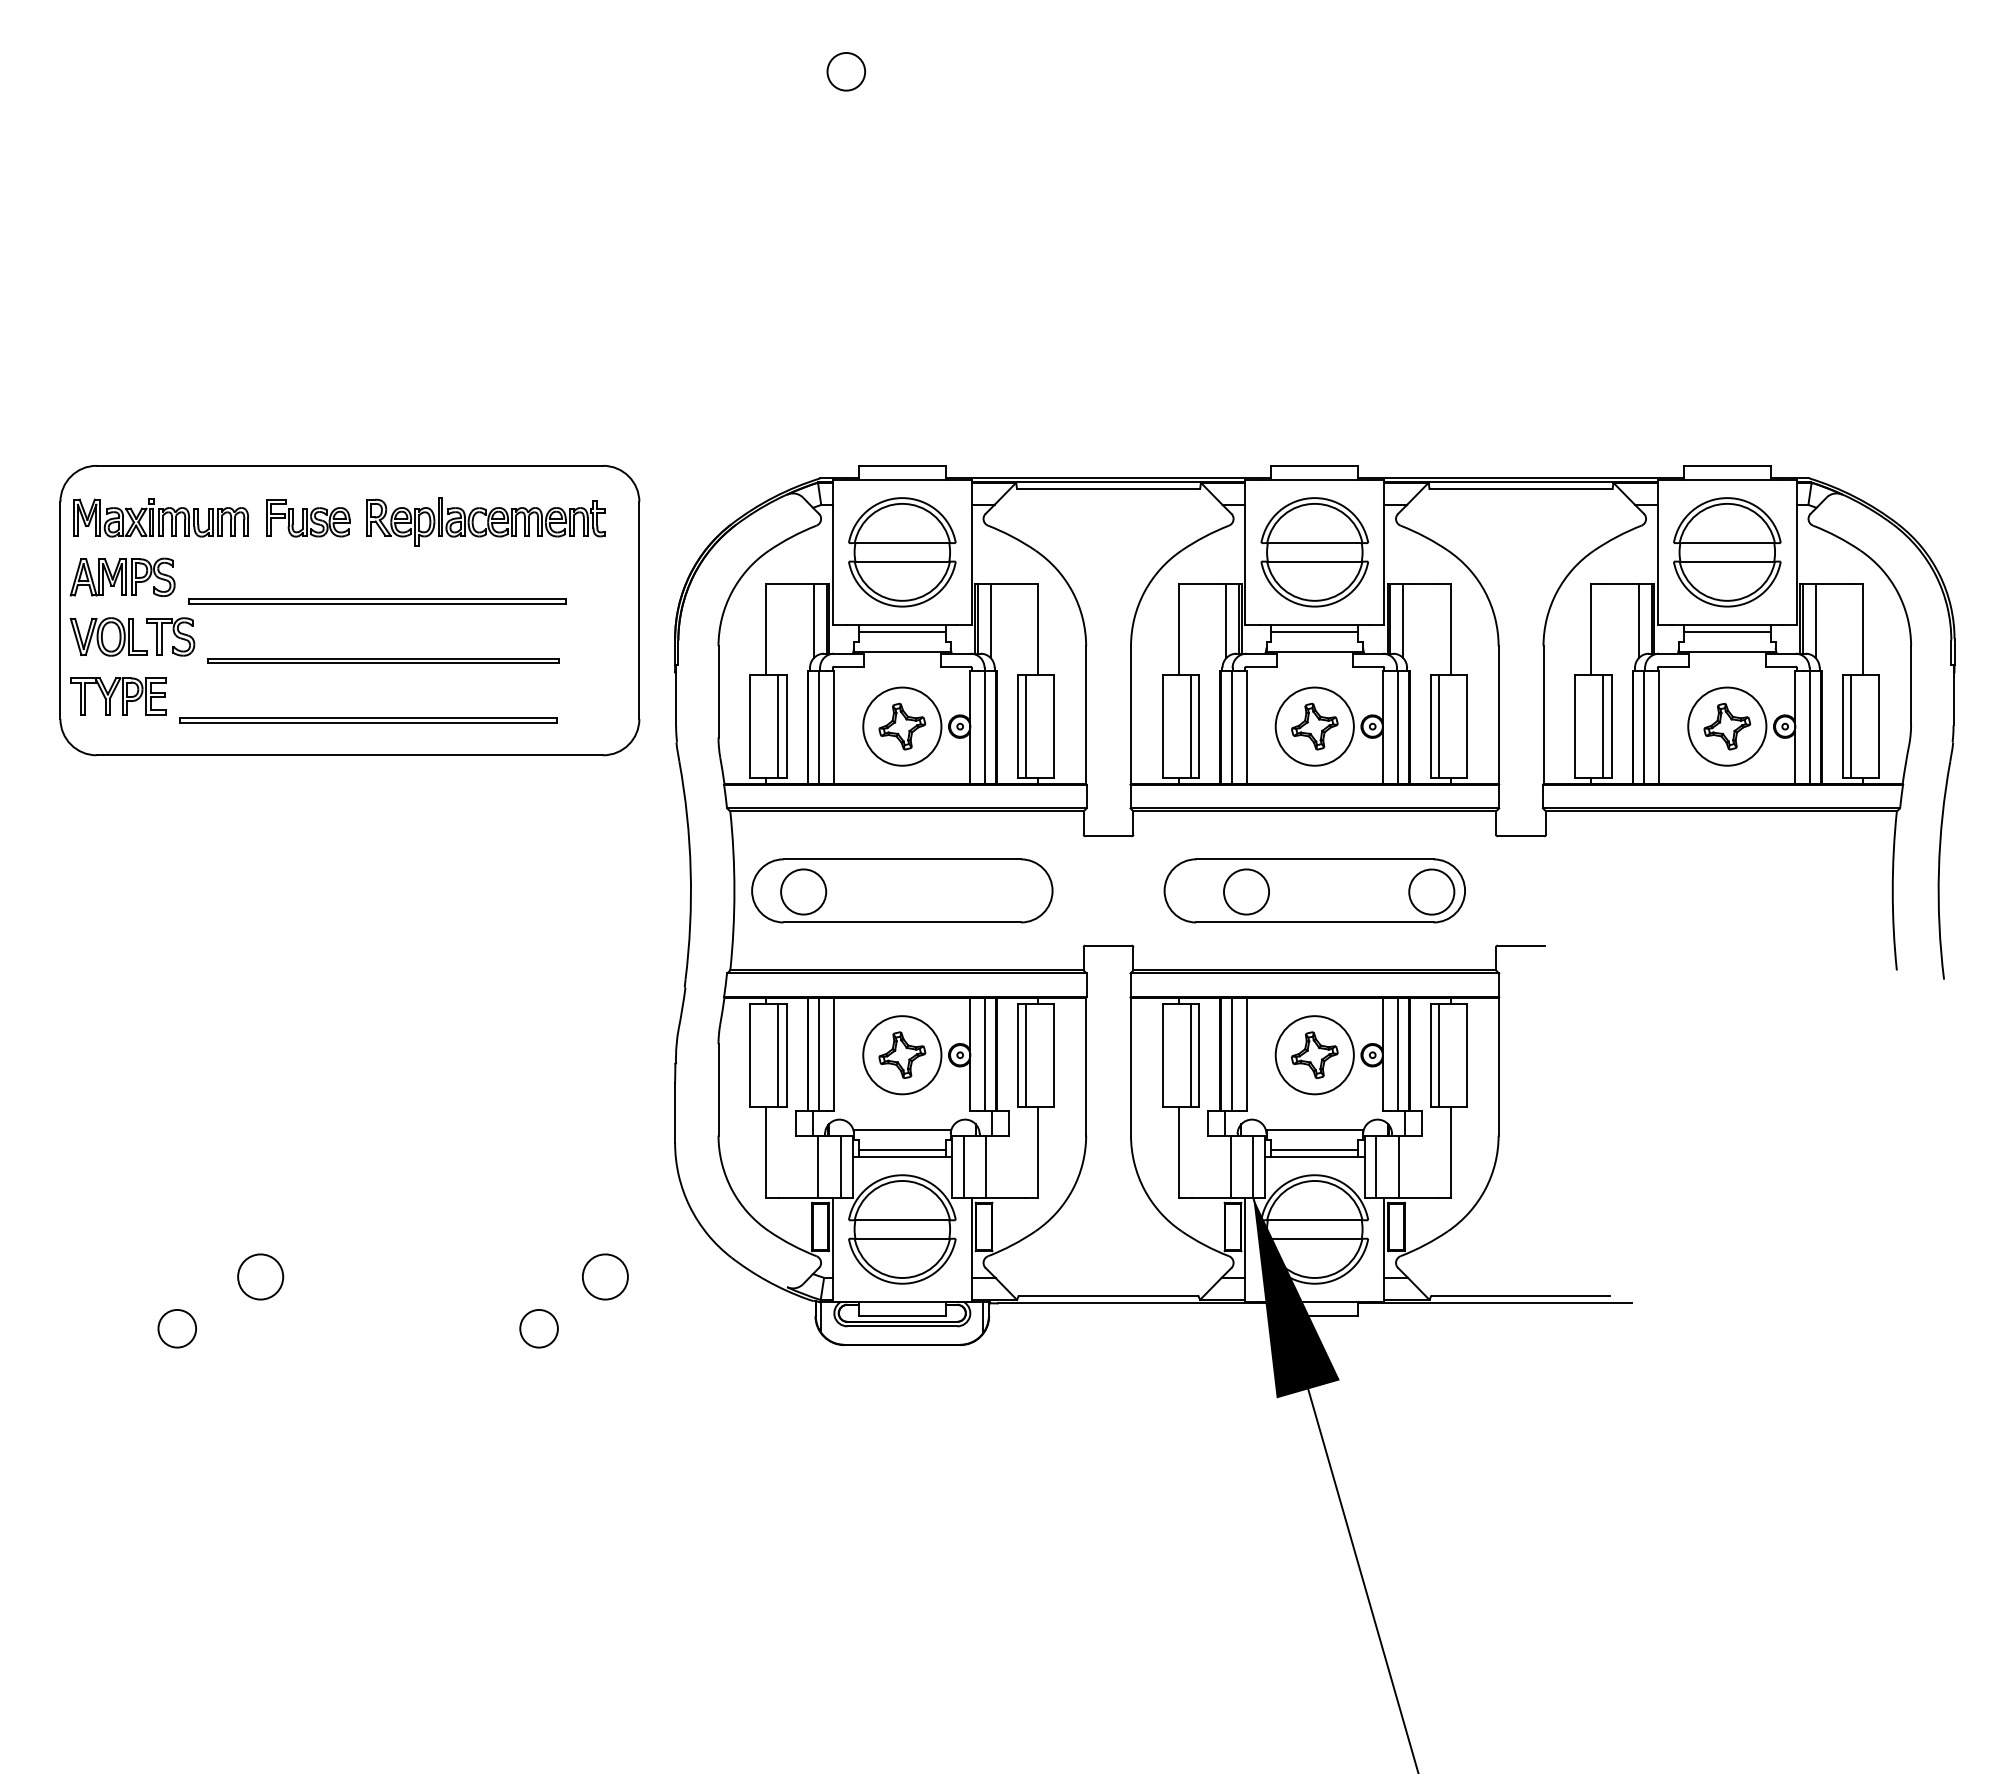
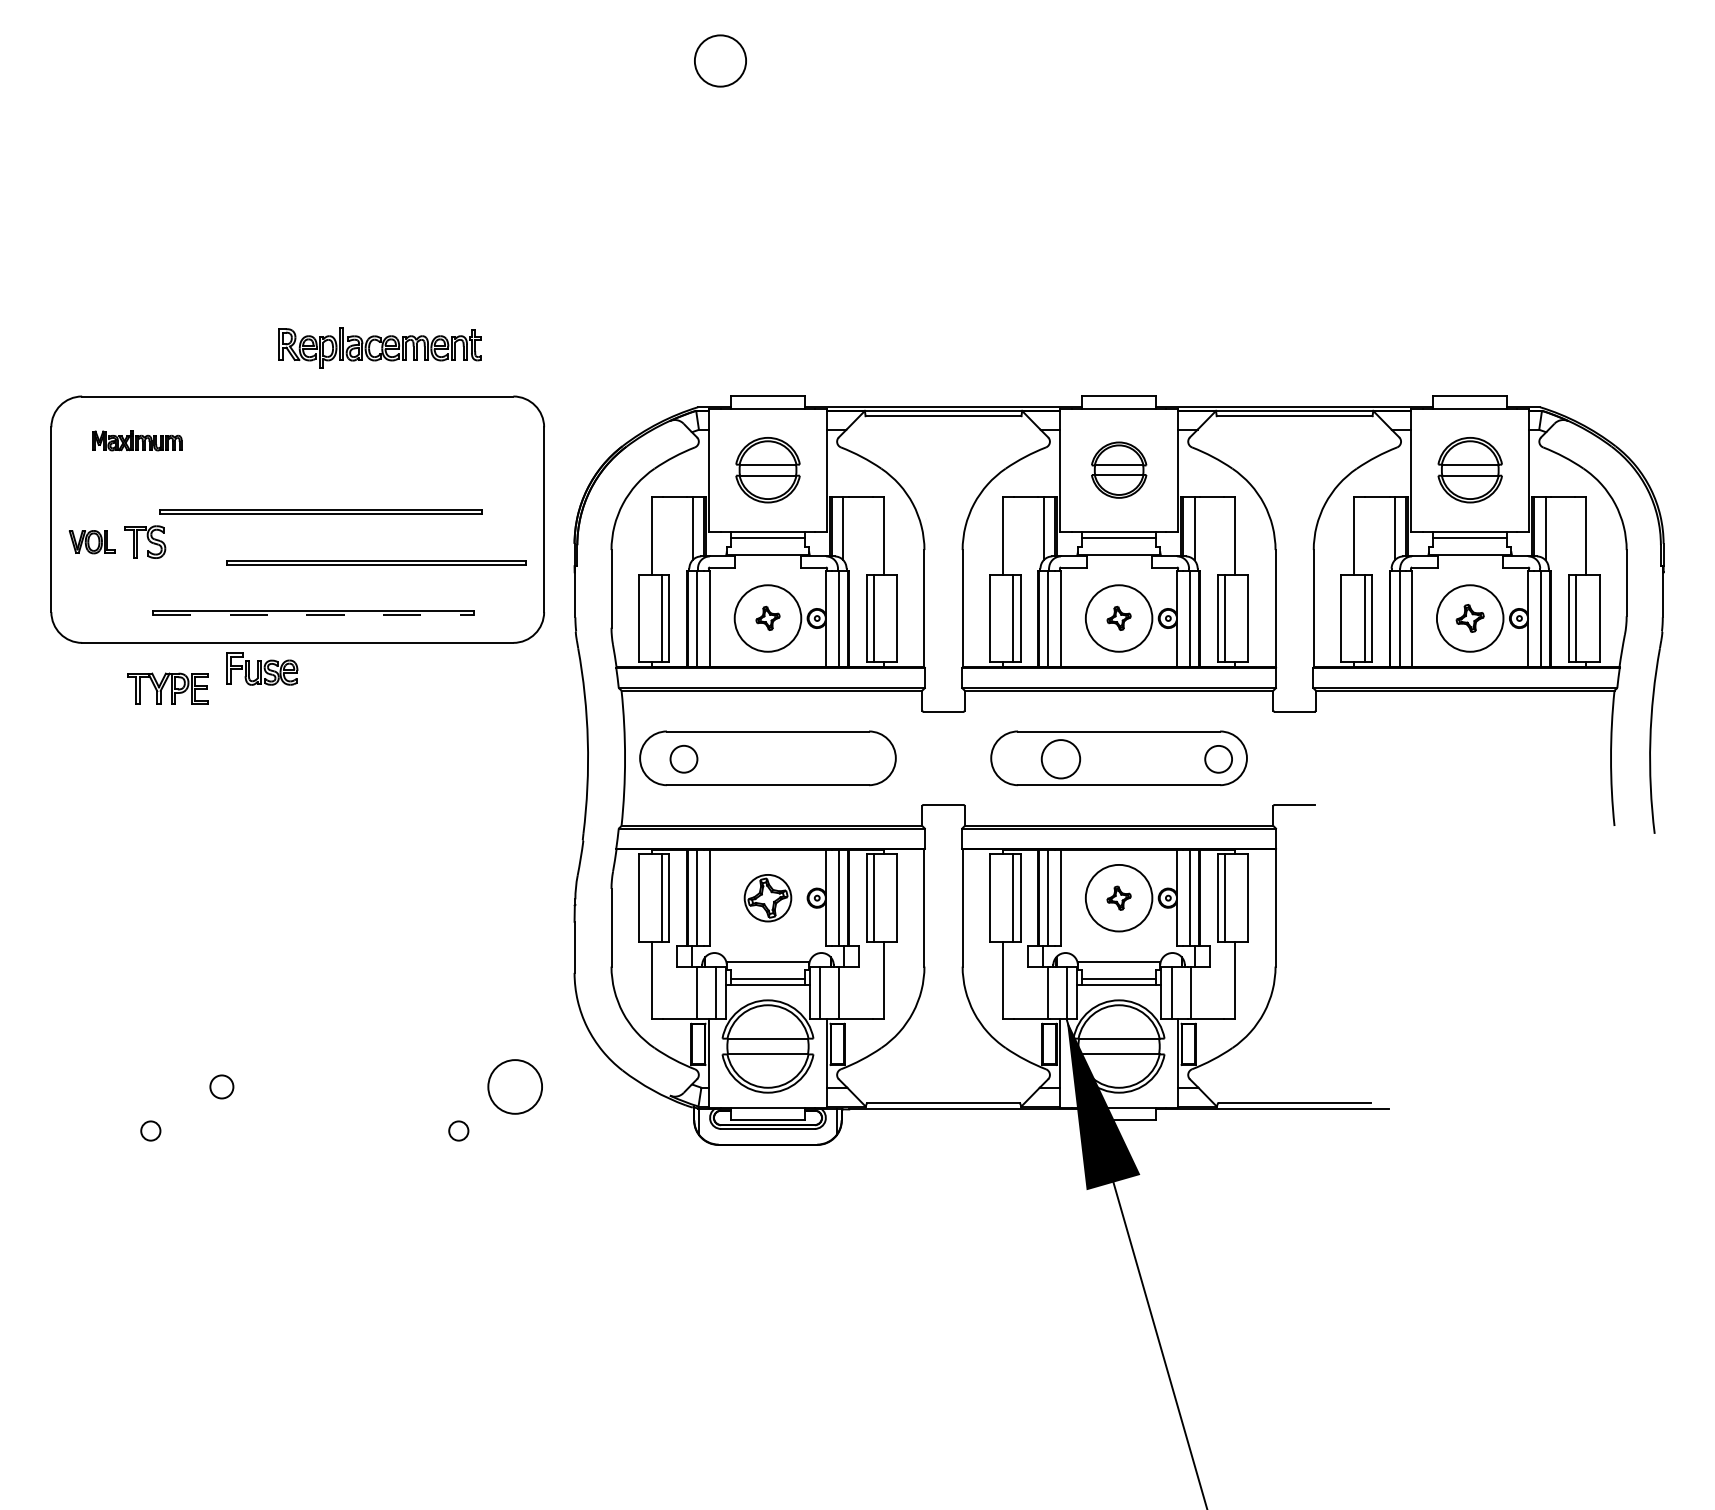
circle: (845, 71) -> (719, 60), size x1.6
part: (161, 517) -> (137, 440), size x0.6
part: (308, 518) -> (262, 669), moved
part: (485, 521) -> (379, 347), moved
part: (902, 552) -> (768, 470), size x0.7
part: (1314, 552) -> (1118, 470), size x0.6
part: (1727, 552) -> (1470, 470), size x0.7
part: (122, 576) -> (104, 490), removed
part: (108, 636) -> (92, 541), size x0.7
part: (383, 660) -> (376, 562), moved
part: (118, 696) -> (168, 689), moved
line: (368, 723) -> (313, 615), solid -> dashed
part: (902, 726) -> (768, 618), size x0.6
part: (1314, 726) -> (1118, 618), size x0.6
part: (1727, 726) -> (1470, 618), size x0.7
circle: (803, 891) -> (683, 758), size x0.7
circle: (1431, 891) -> (1218, 758), size x0.7
circle: (902, 1055) -> (768, 898), size x0.7
part: (1314, 1055) -> (1118, 898), size x0.6
circle: (260, 1276) -> (221, 1086), size x0.6
circle: (604, 1276) -> (514, 1086), size x1.4
circle: (177, 1328) -> (151, 1130), size x0.6
circle: (538, 1328) -> (458, 1130), size x0.6

